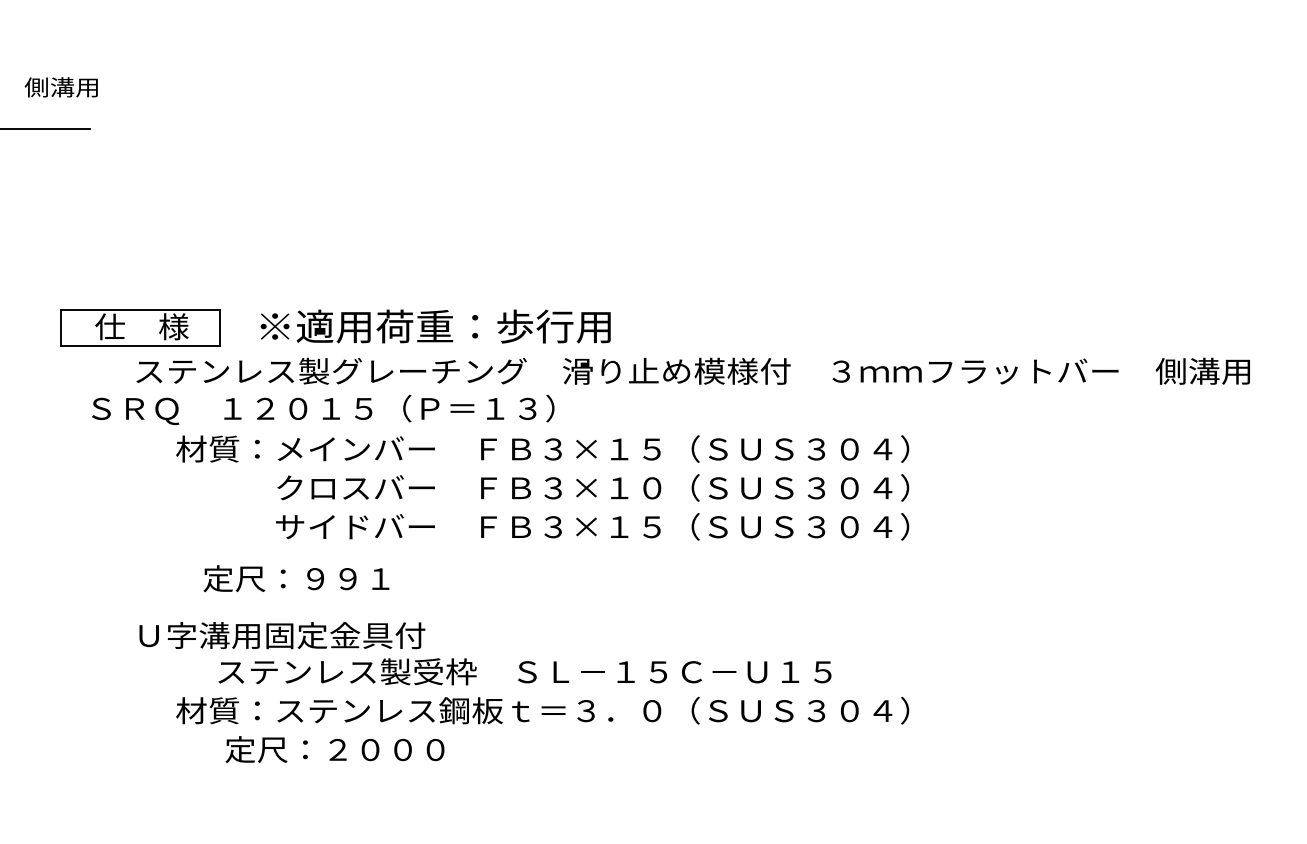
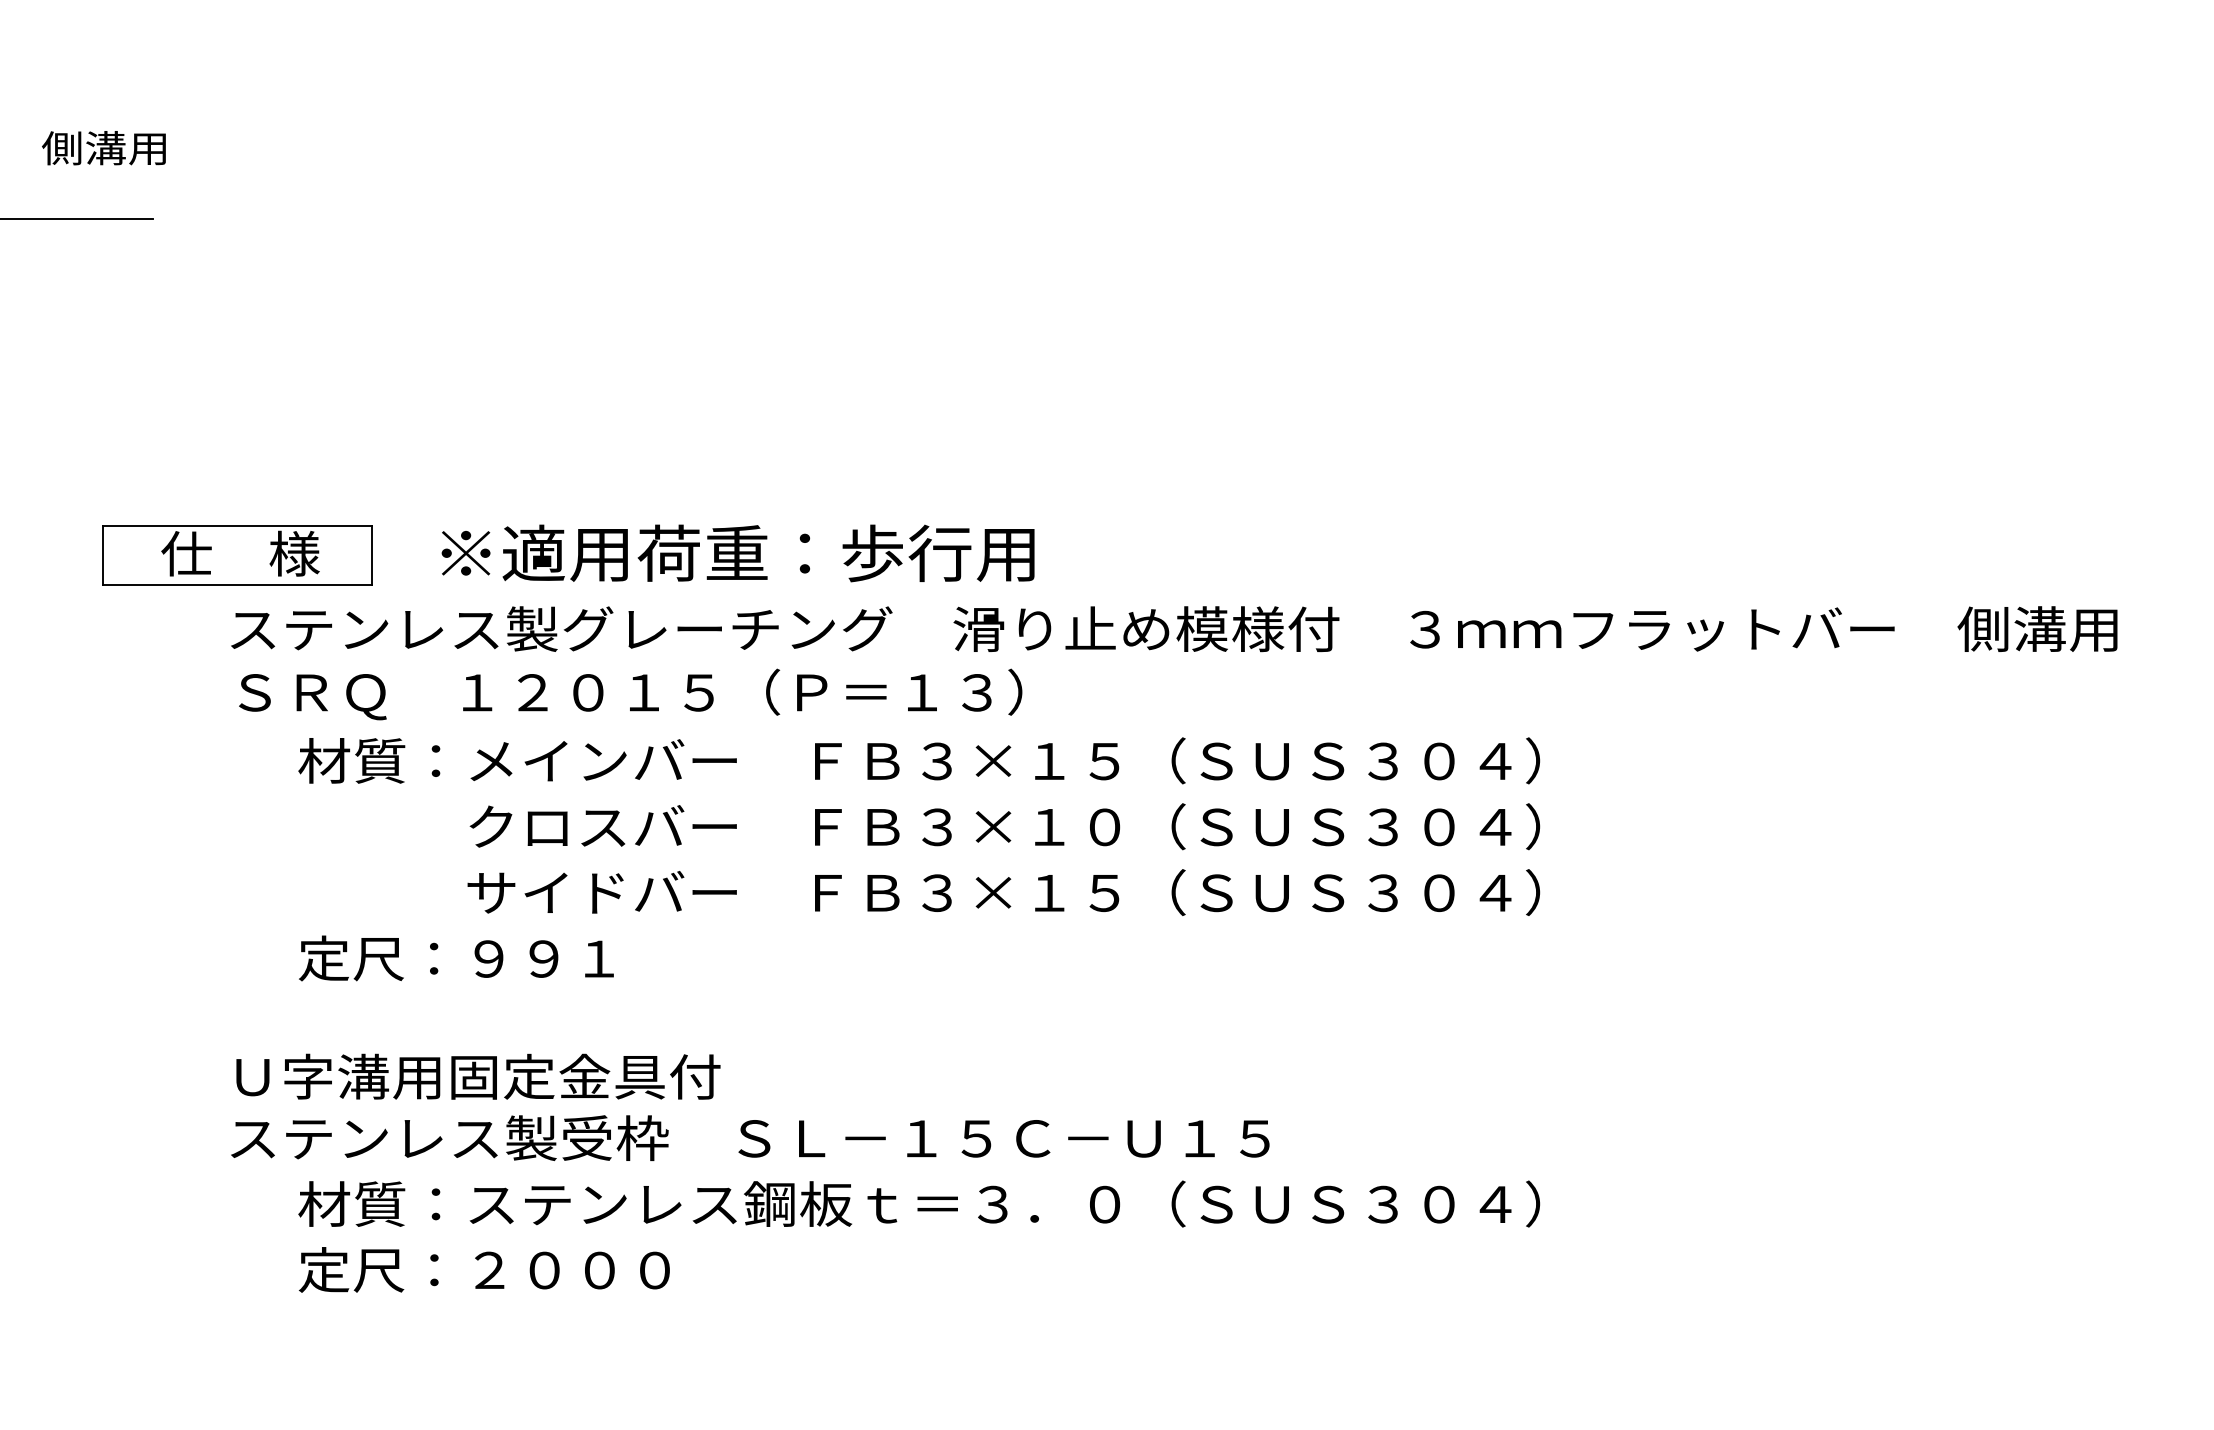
text: (323, 409) -> (631, 693), moved
text: (296, 578) -> (456, 958), moved
text: (524, 671) -> (749, 1137), moved
text: (334, 749) -> (483, 1269), moved

